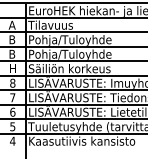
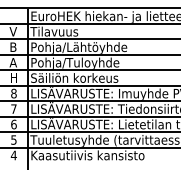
text: (11, 25) -> (12, 31), A -> V
text: (90, 40) -> (96, 47), Pohja/Tuloyhde -> Pohja/Lähtöyhde
text: (11, 54) -> (12, 62), B -> A

